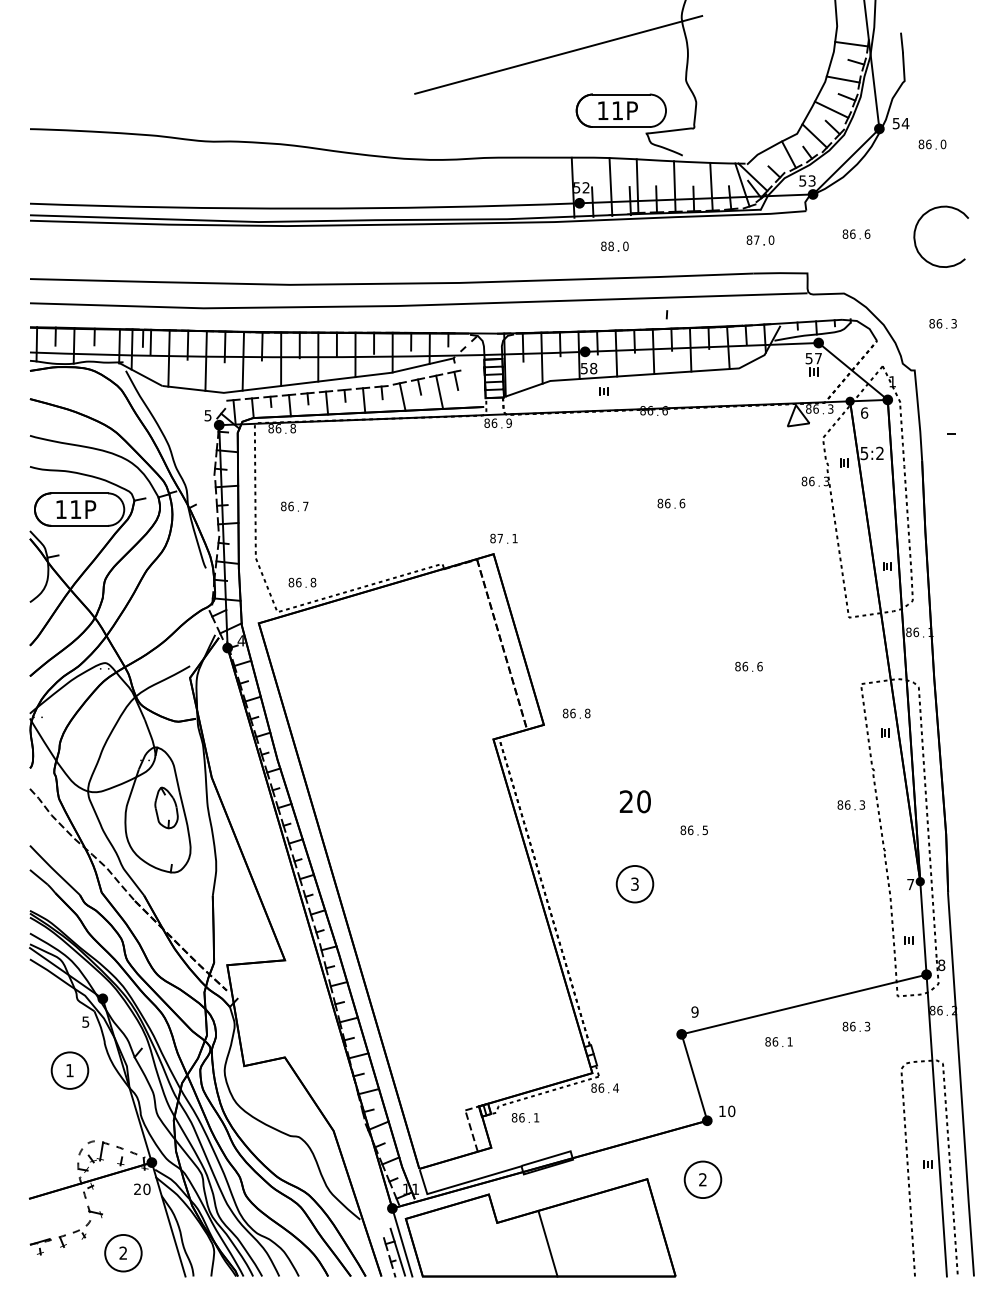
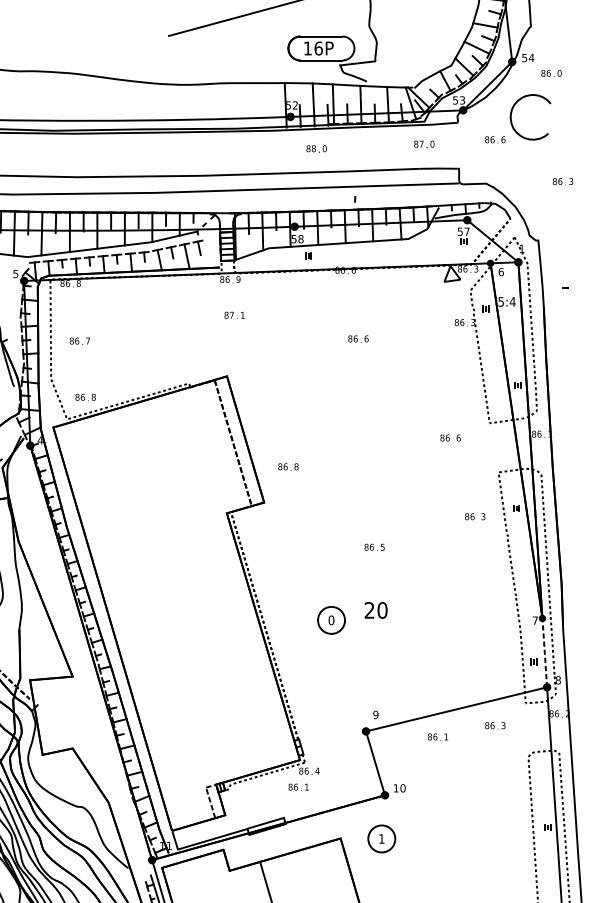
text: (617, 110) -> (318, 48), 11P -> 16P
curve: (916, 229) -> (512, 111), moved
text: (942, 323) -> (562, 181), moved
text: (879, 452) -> (512, 301), 5:2 -> 5:4
text: (503, 538) -> (234, 315), moved
text: (748, 666) -> (450, 437), moved
text: (576, 713) -> (288, 466), moved
text: (634, 801) -> (375, 610), moved
text: (850, 805) -> (474, 517), moved
text: (693, 830) -> (374, 547), moved
text: (634, 883) -> (331, 619), 3 -> 0
line: (923, 928) -> (544, 653), solid -> dashed
text: (525, 1117) -> (298, 786), moved
text: (702, 1179) -> (381, 838), 2 -> 1

